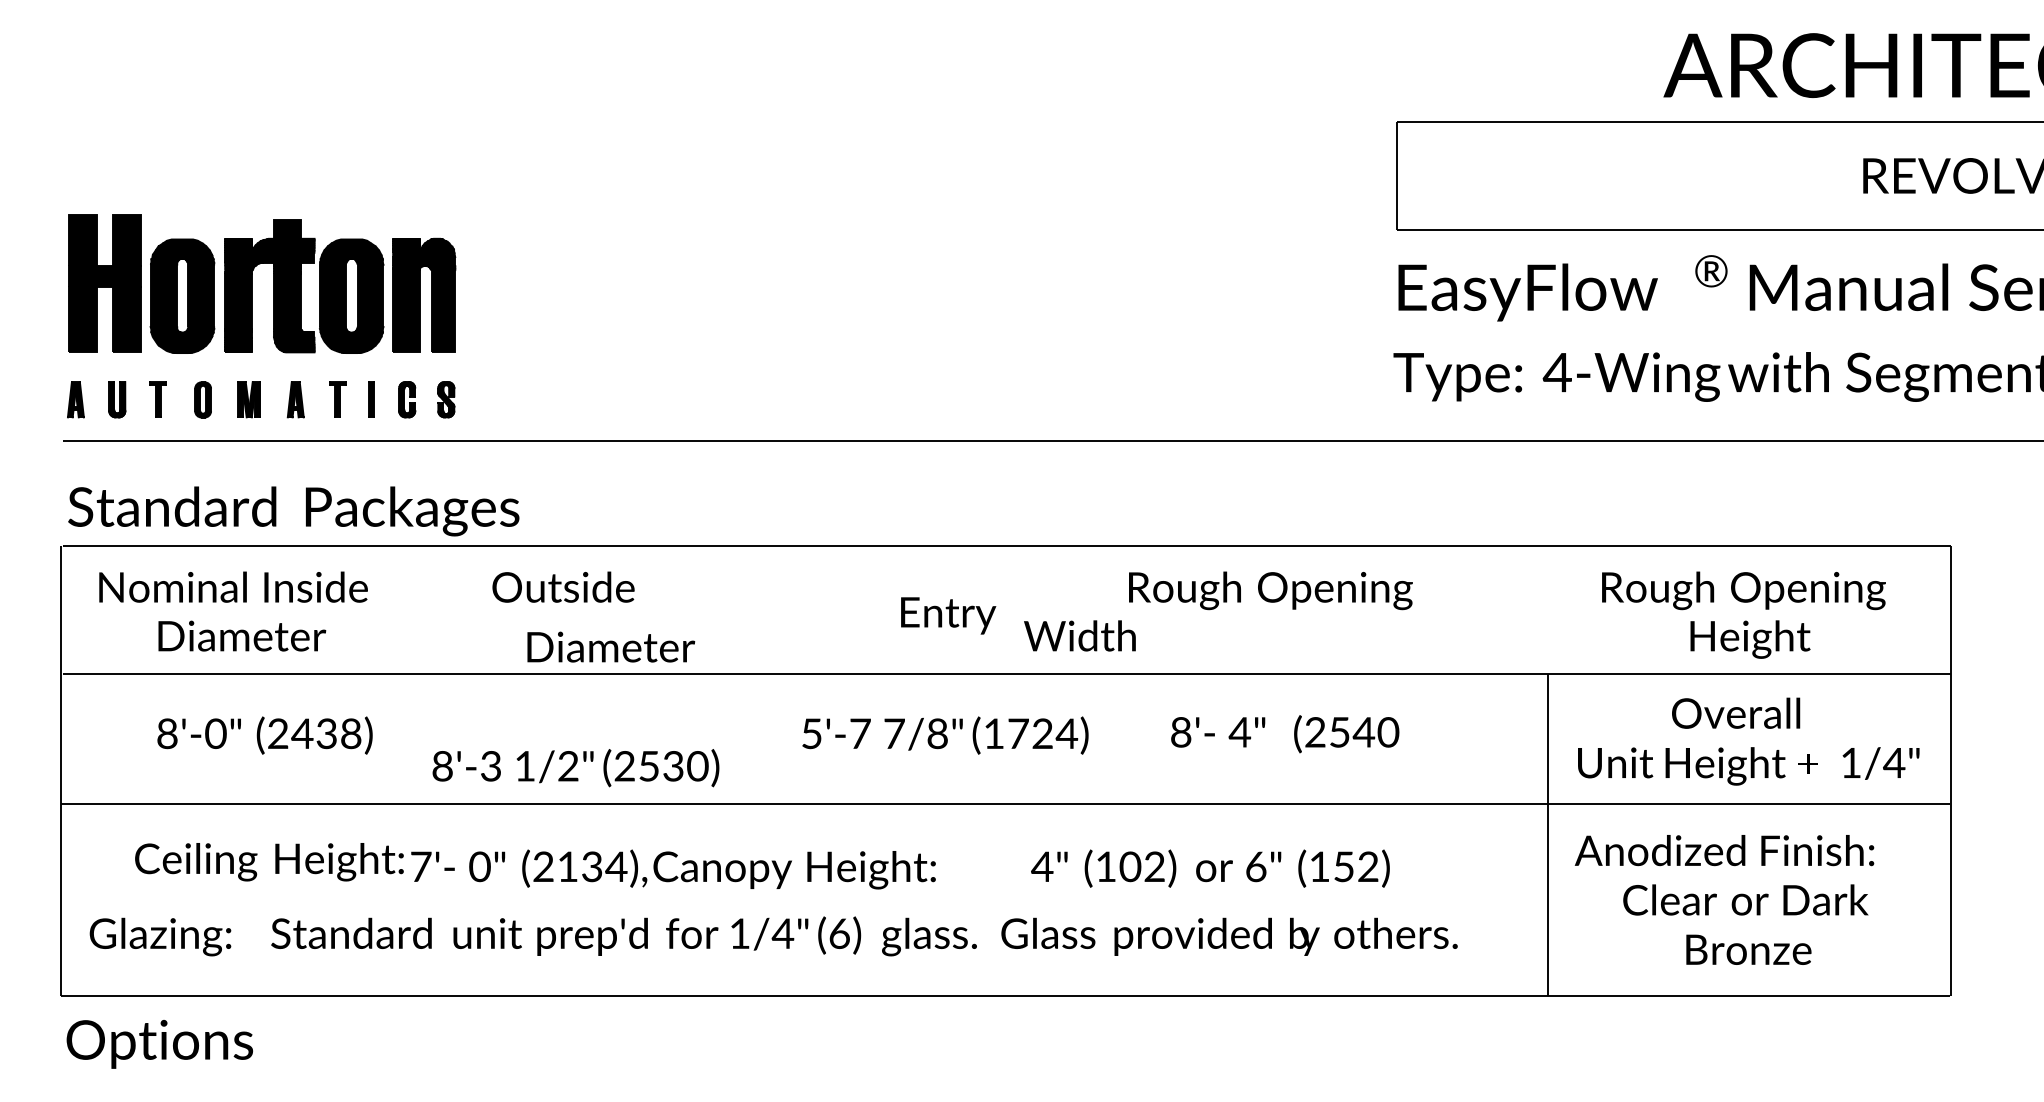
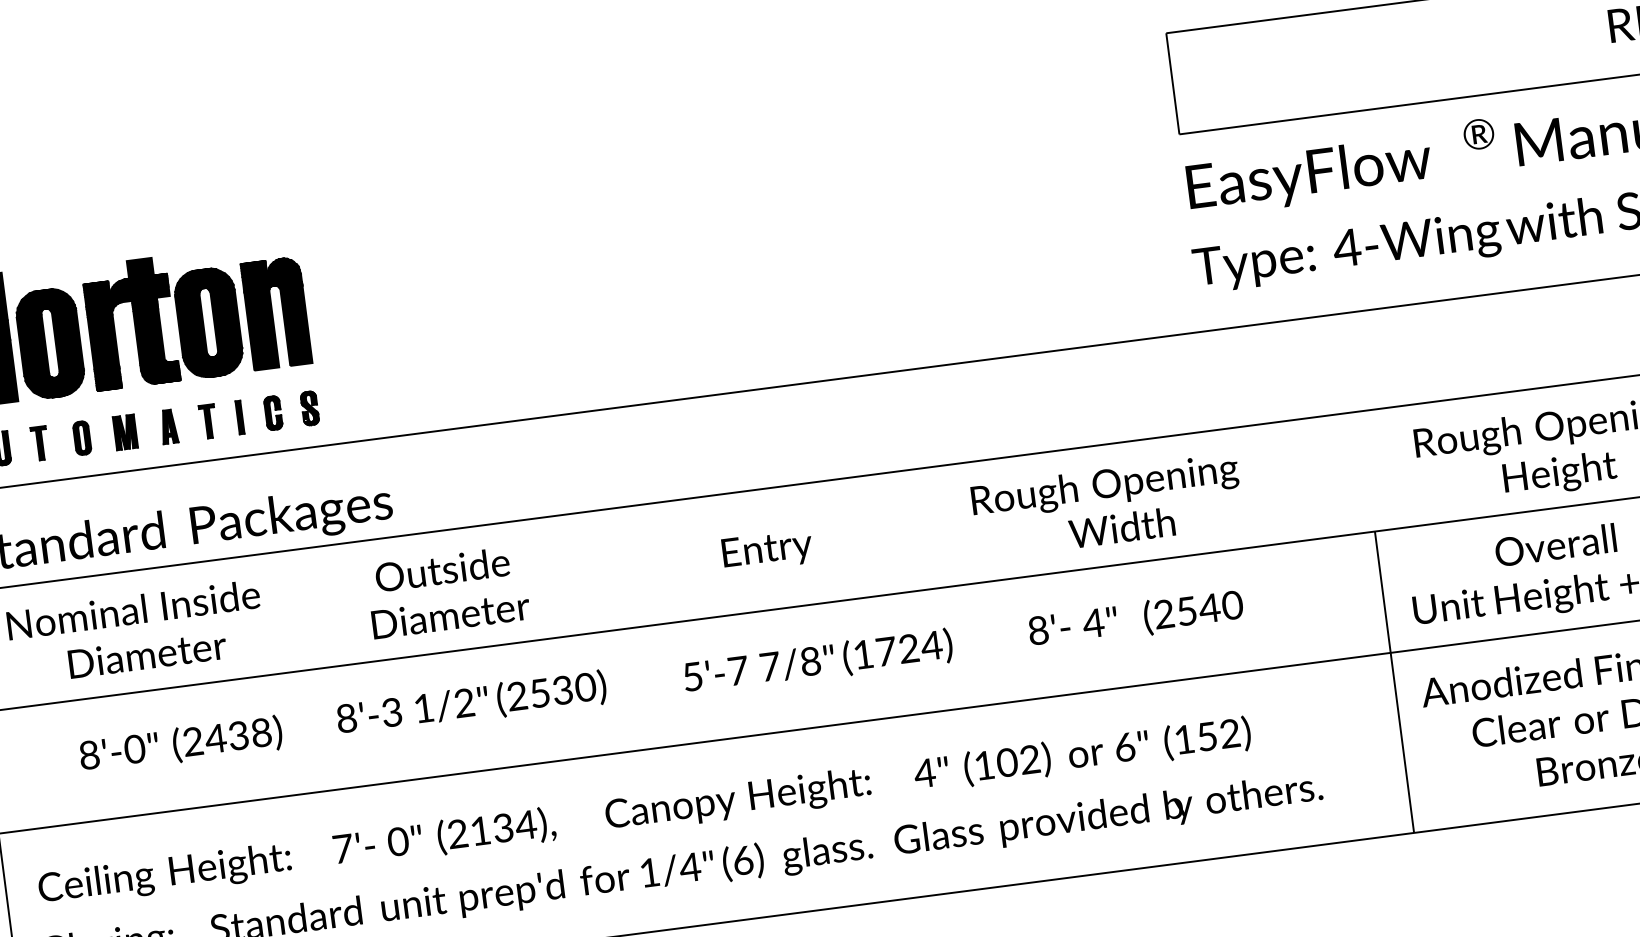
text: (948, 615) -> (767, 550), moved
text: (1079, 635) -> (1121, 527), moved
text: (611, 646) -> (451, 614), moved
text: (575, 768) -> (471, 704), moved
text: (269, 862) -> (165, 875), moved
text: (794, 870) -> (738, 801), moved

